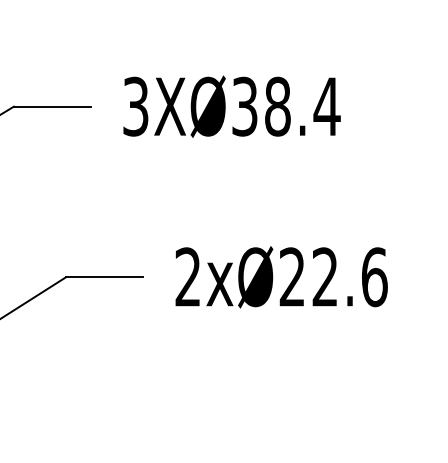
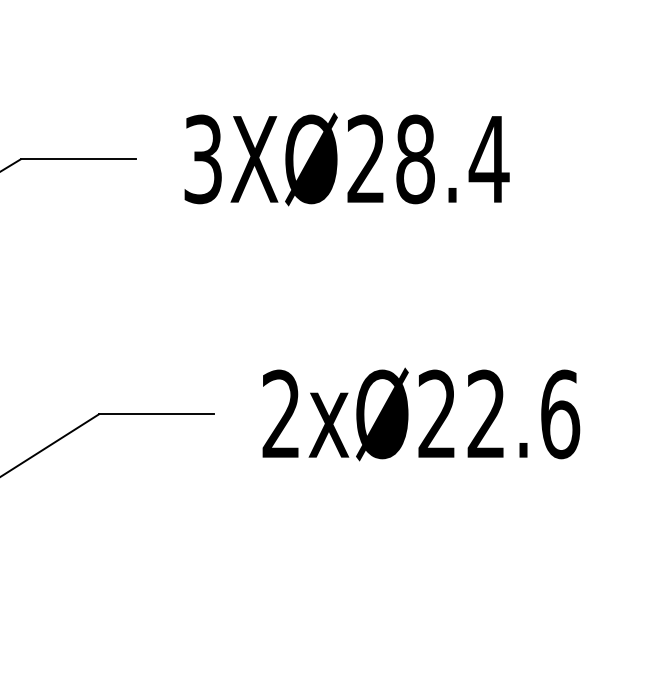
text: (244, 106) -> (365, 159), 3XØ38.4 -> 3XØ28.4

